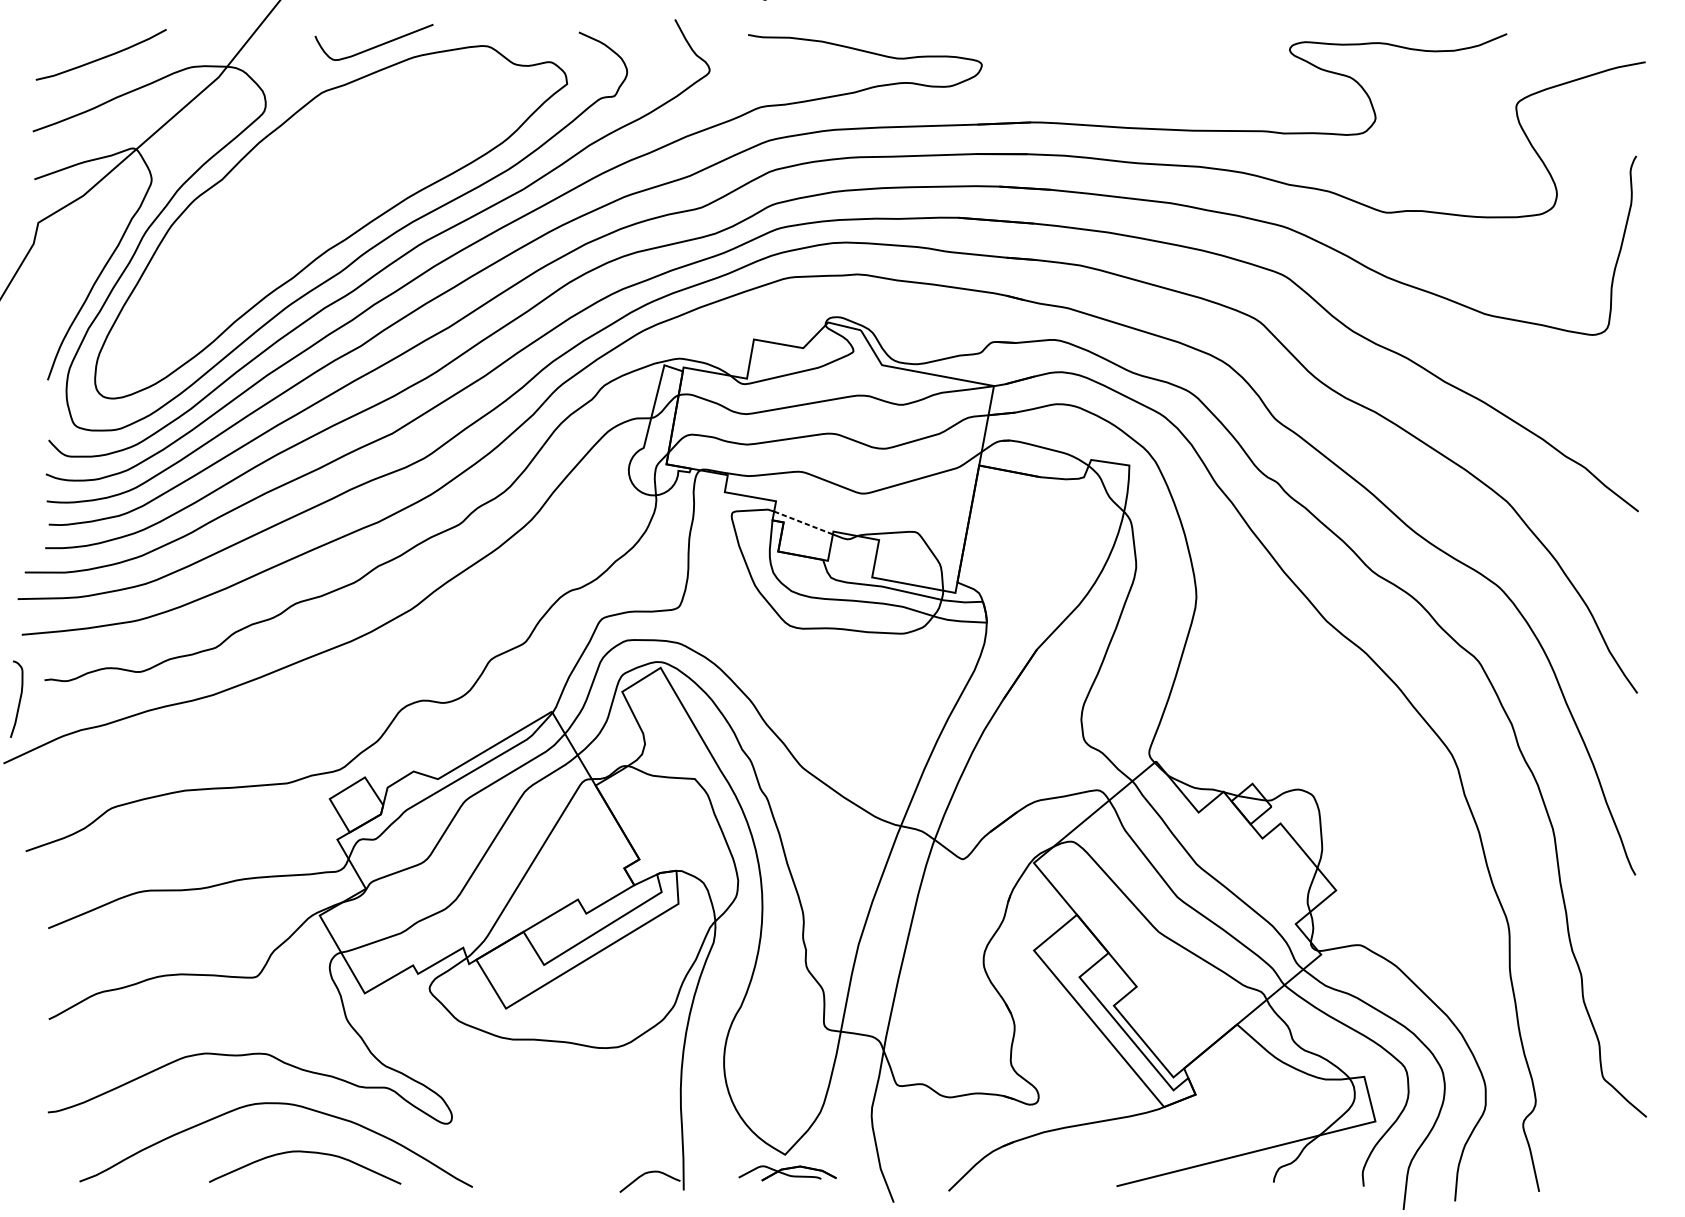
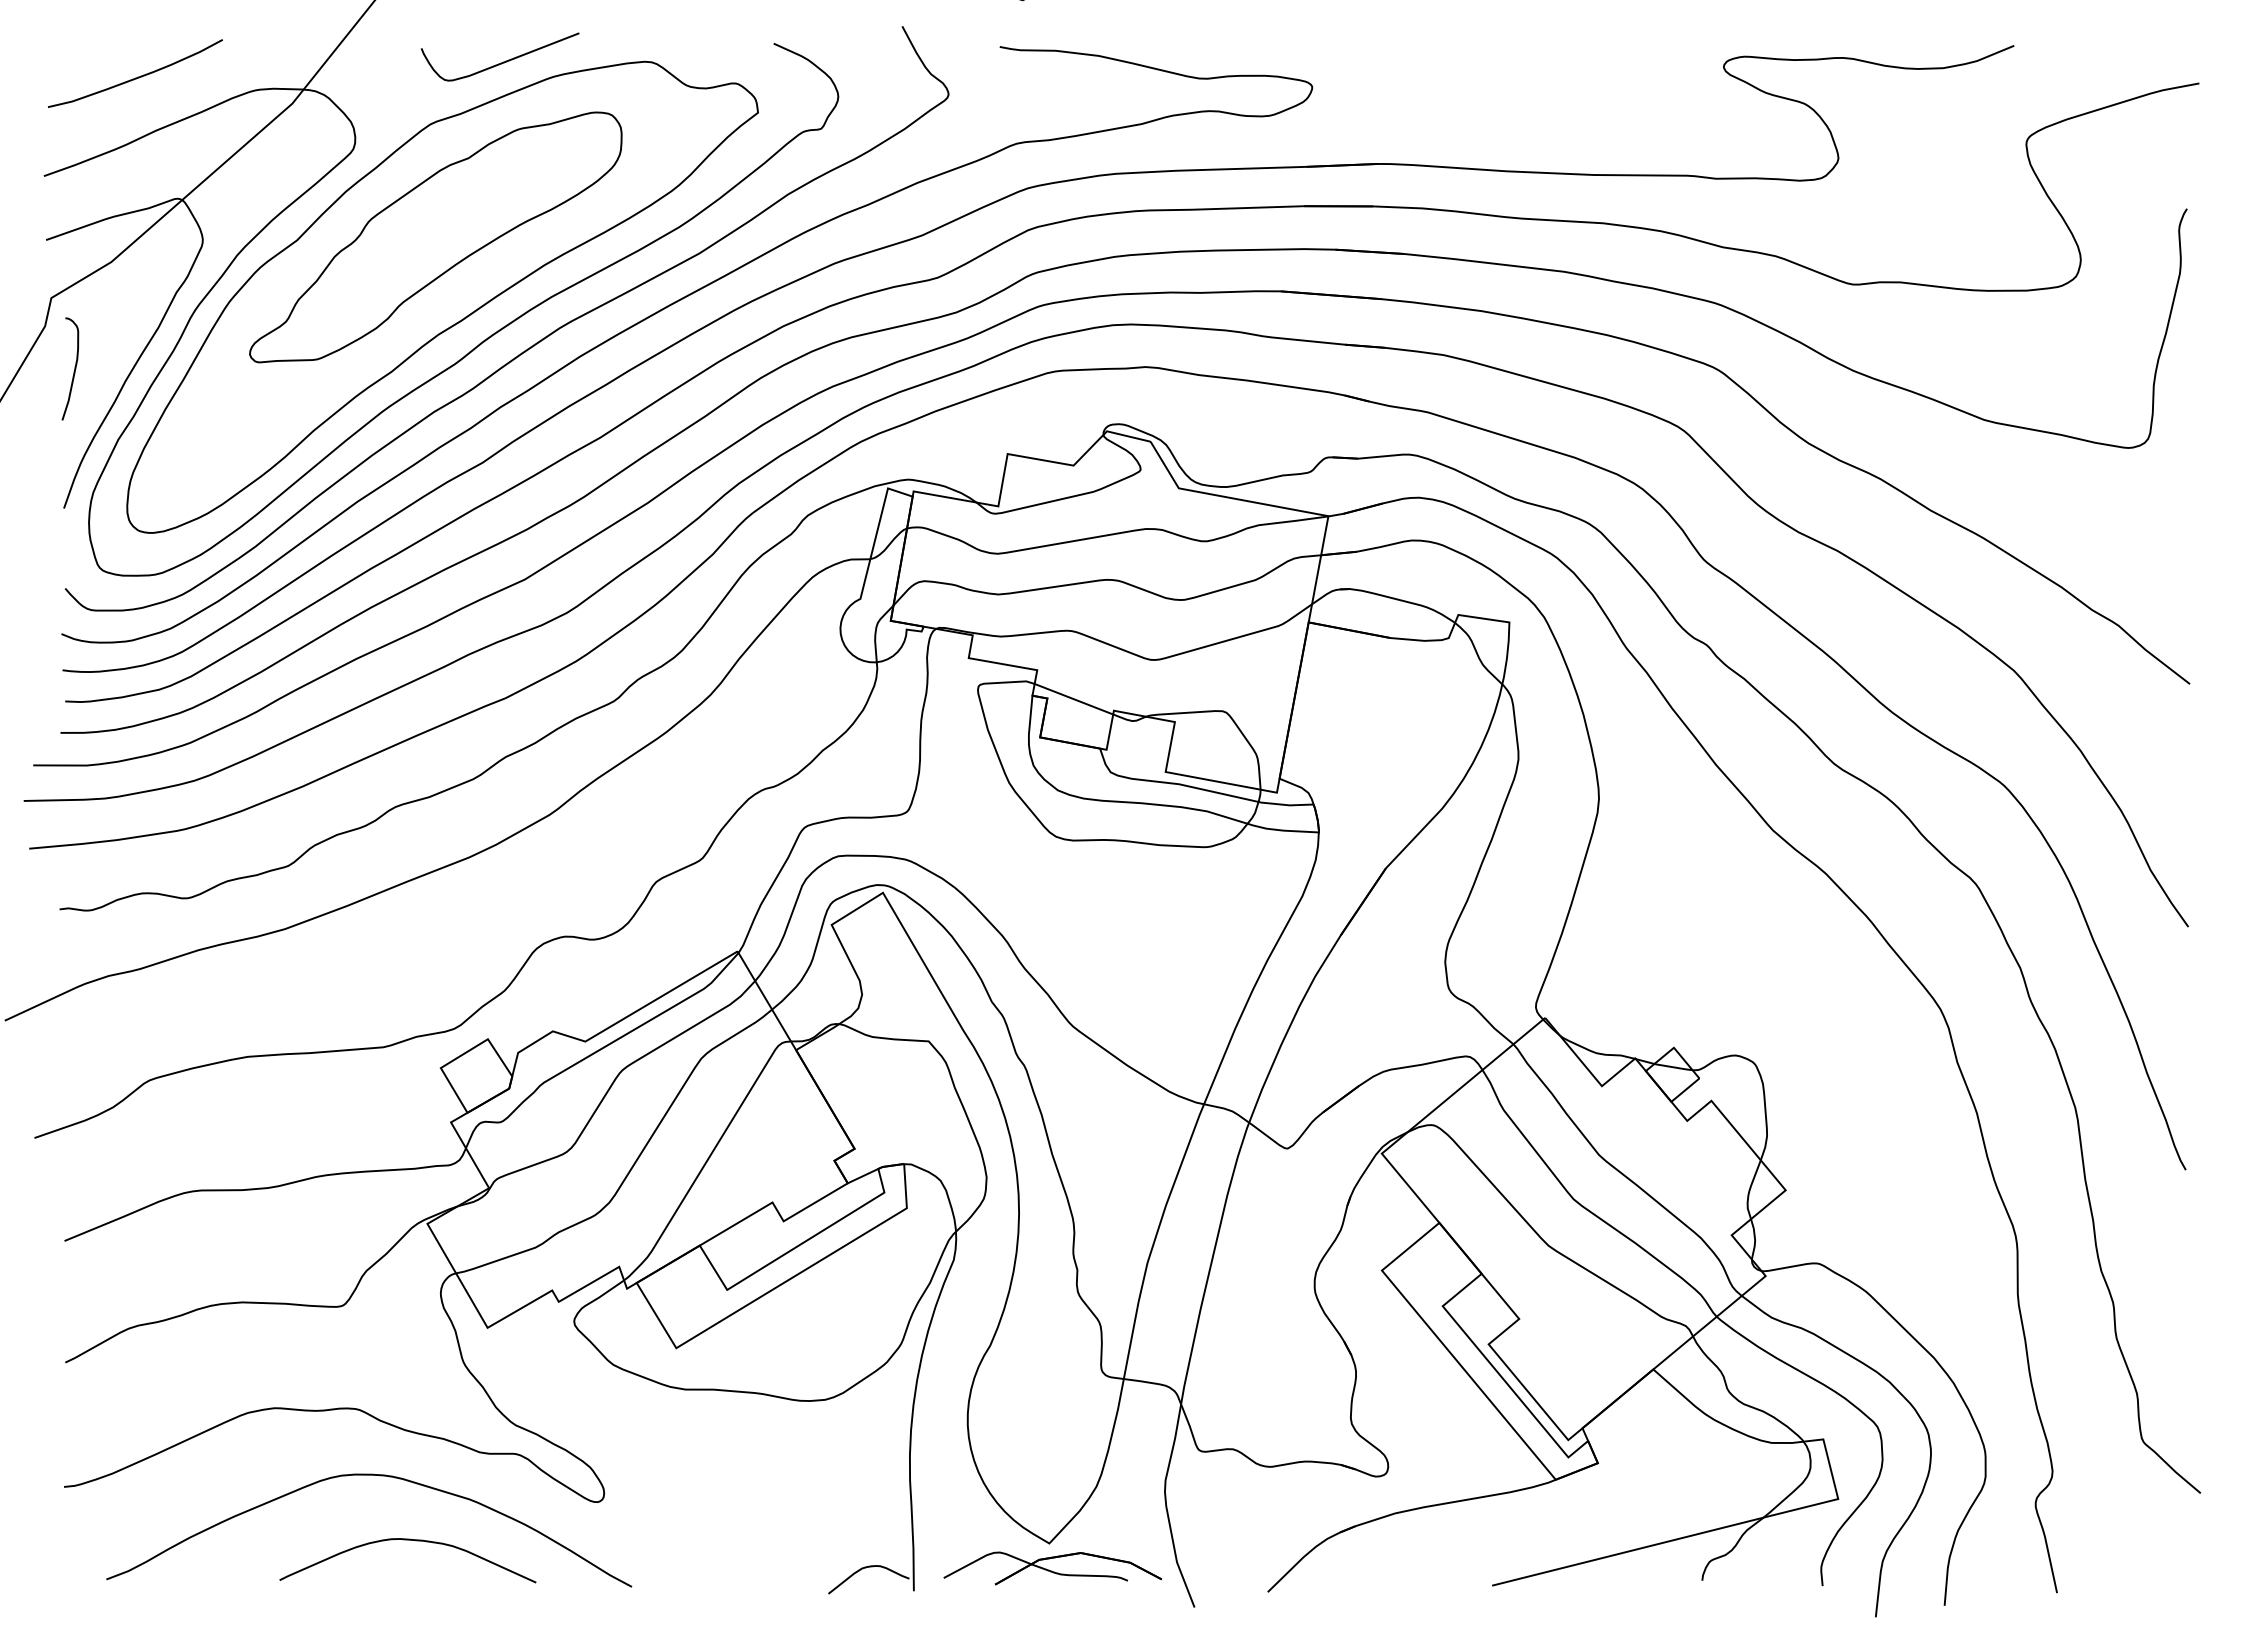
part: (325, 177) -> (435, 237), added
line: (803, 523) -> (1074, 699), dashed -> solid
curve: (19, 699) -> (74, 368), moved
part: (787, 1173) -> (1052, 1568), size x1.67

